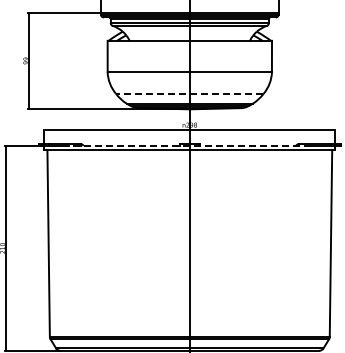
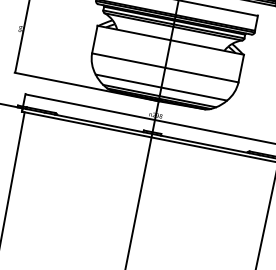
line: (189, 93) -> (161, 87), dashed -> solid
line: (189, 145) -> (152, 133), dashed -> solid

